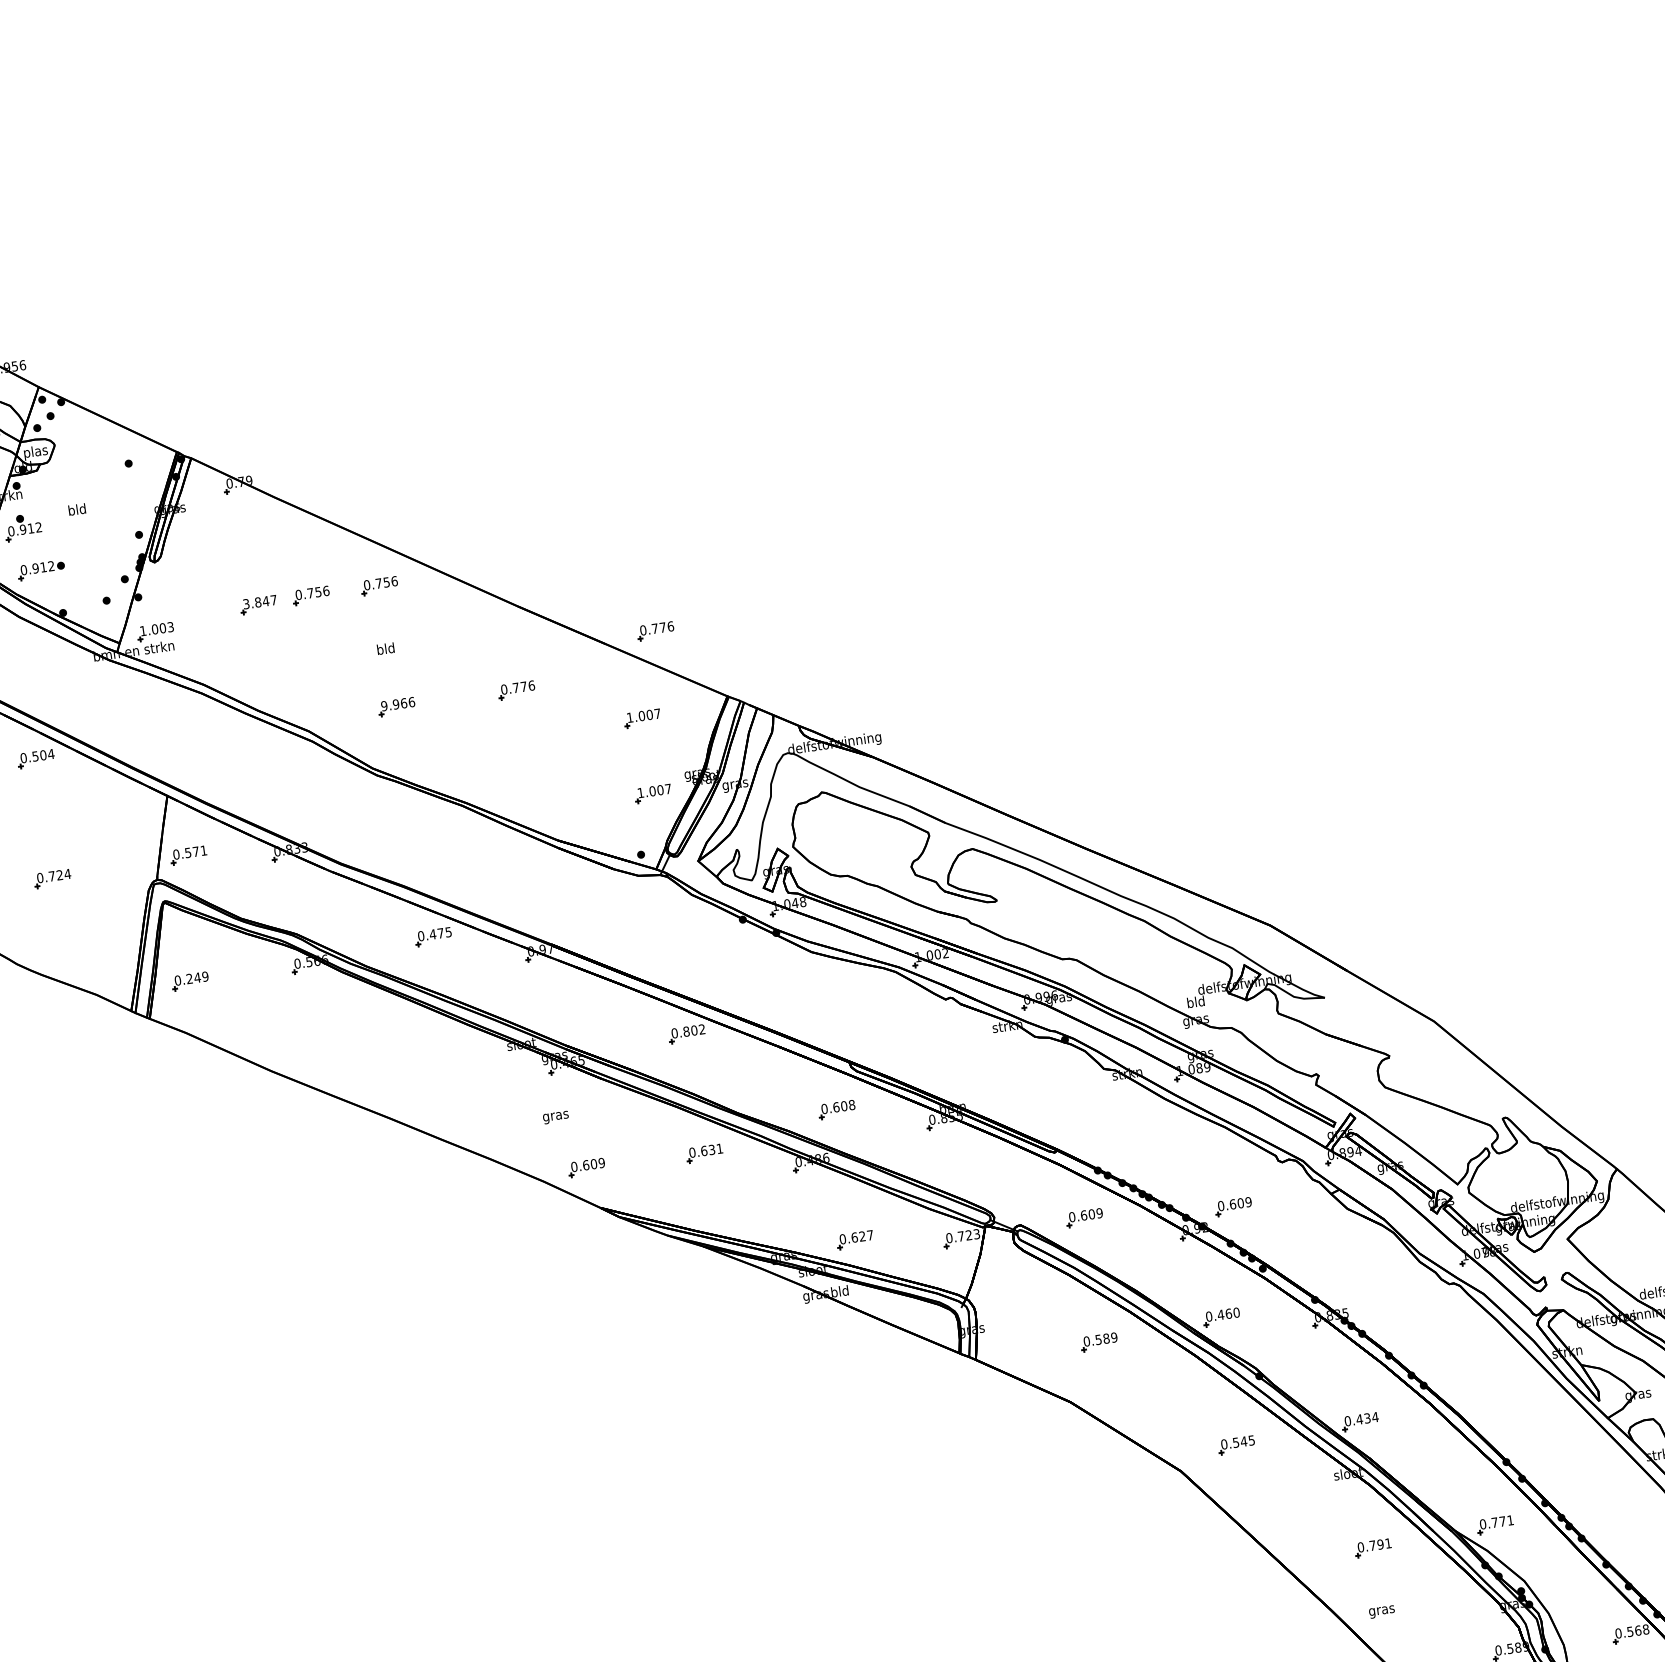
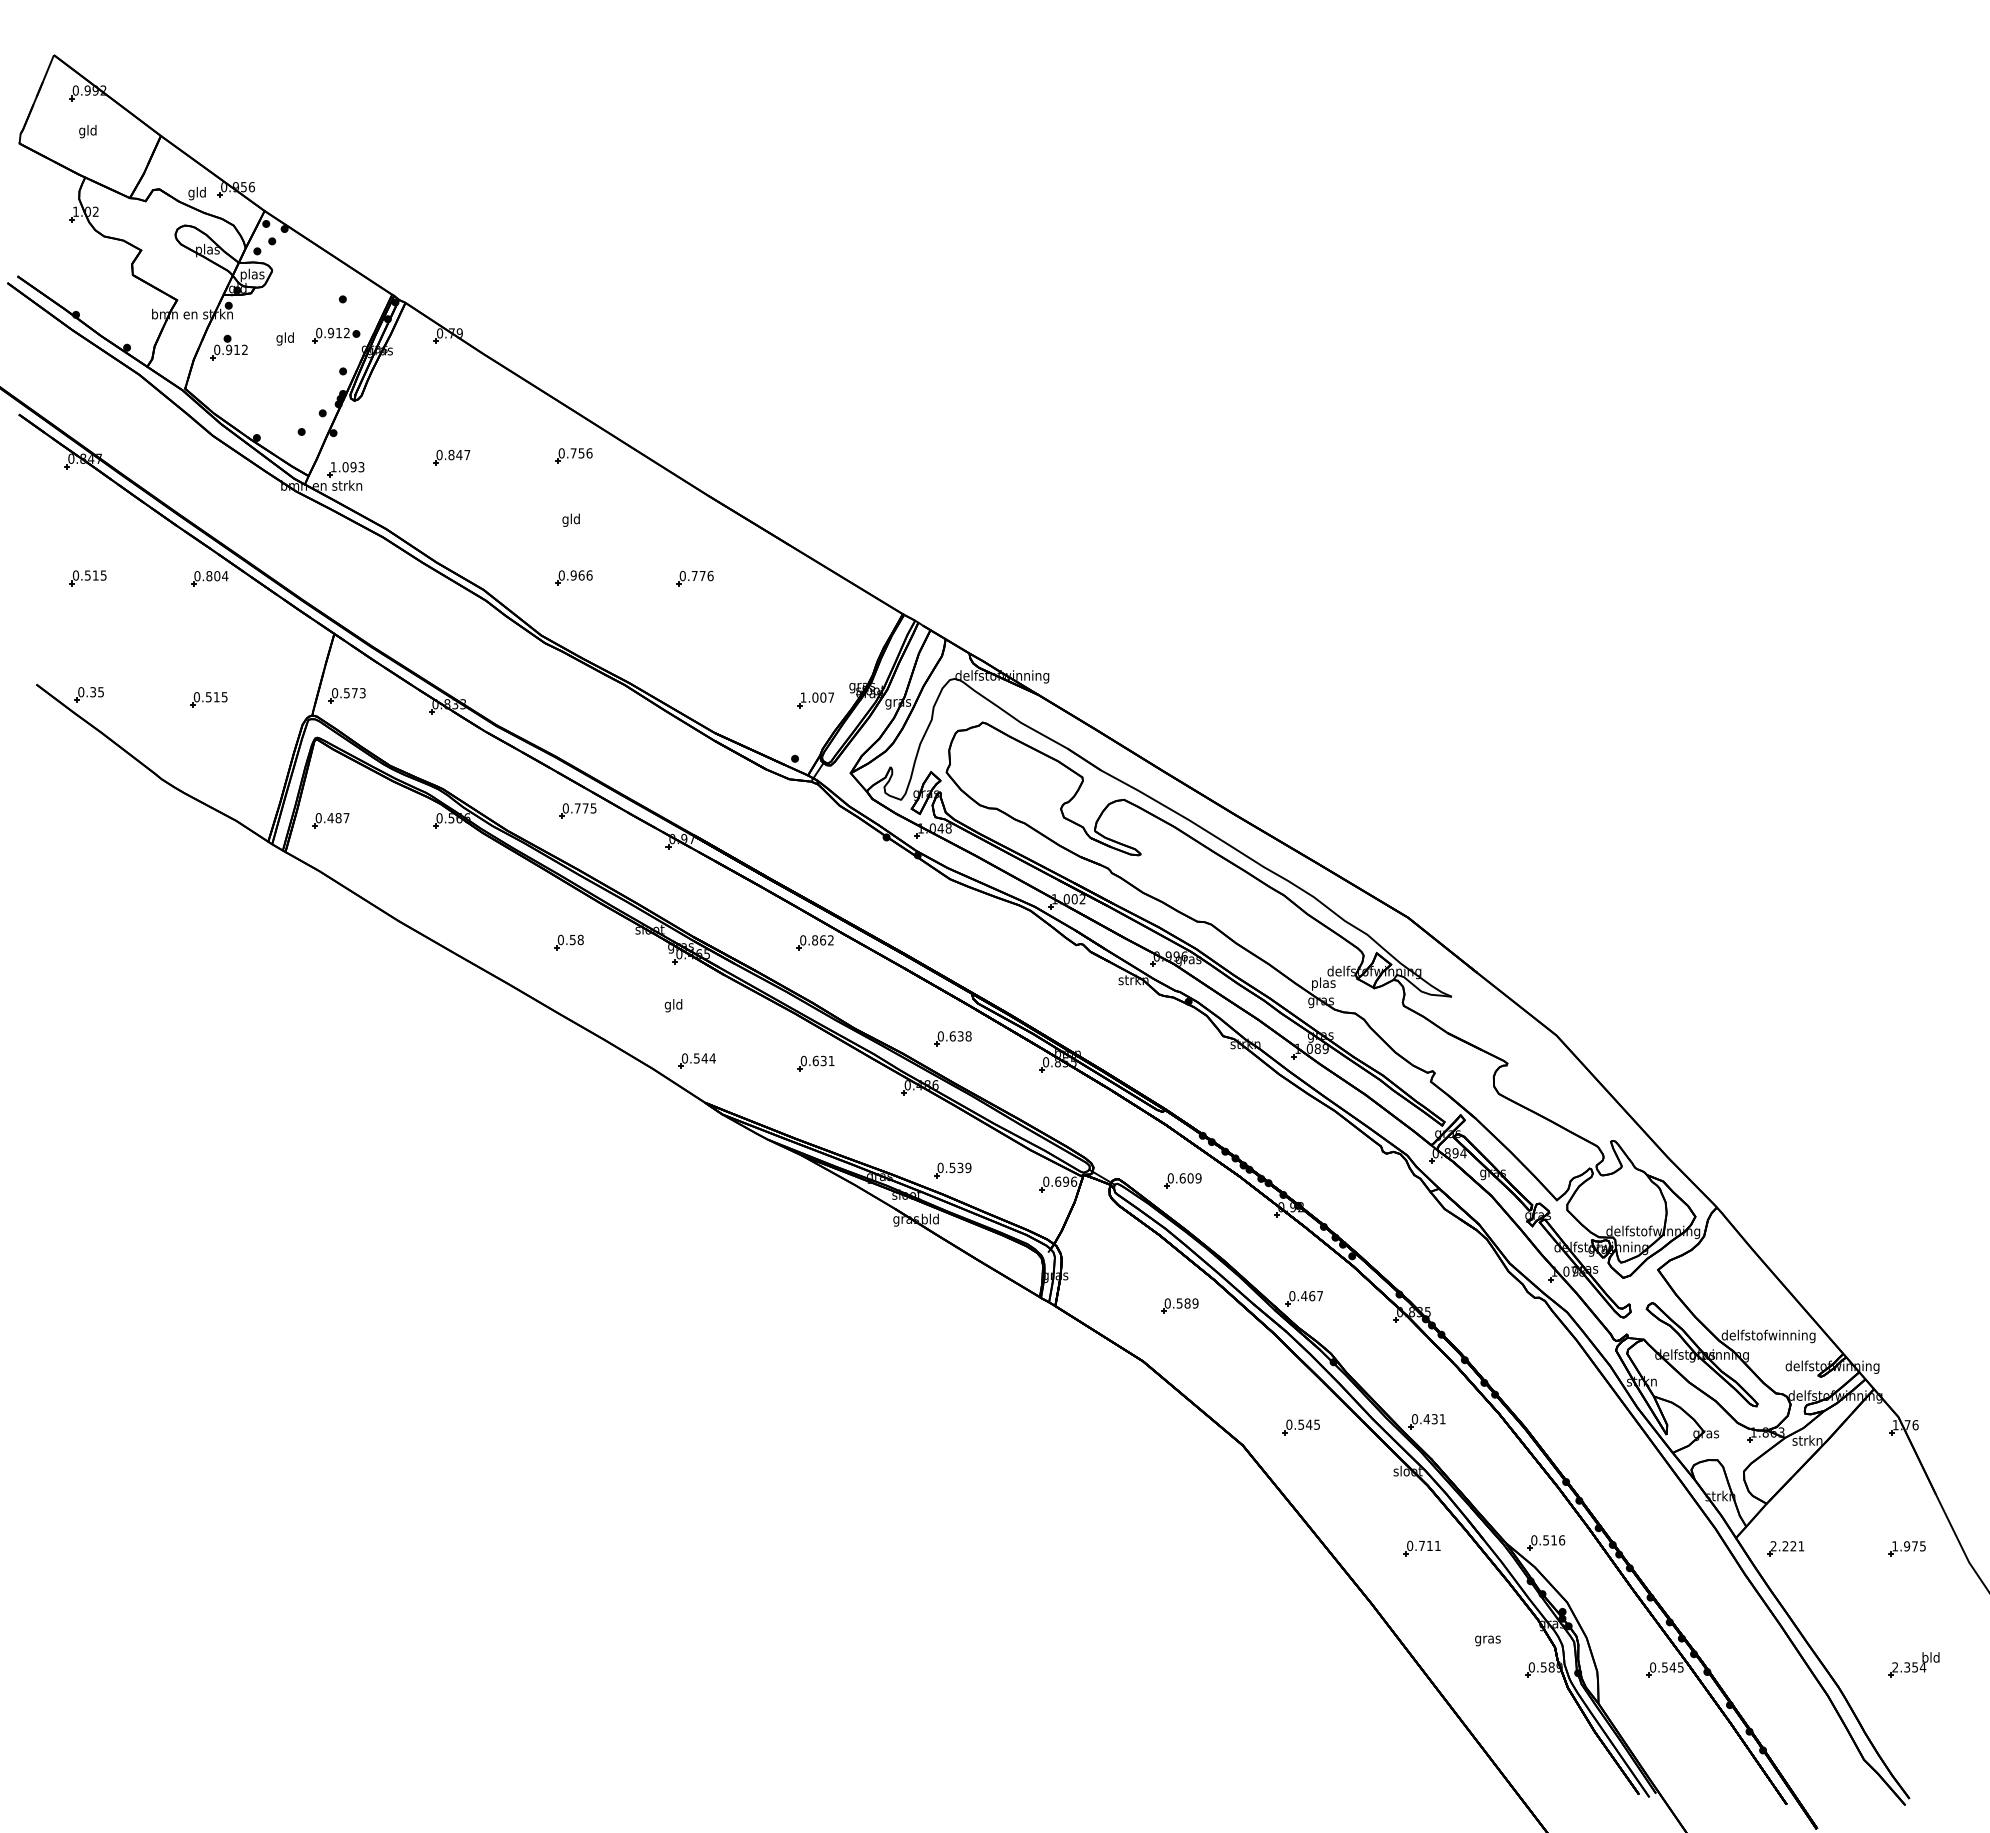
text: (71, 511) -> (279, 338), bld -> gld
part: (41, 570) -> (336, 335), moved
part: (310, 595) -> (504, 455), removed
text: (246, 604) -> (439, 455), 3.847 -> 0.847
text: (162, 628) -> (353, 467), 1.003 -> 1.093
part: (655, 631) -> (840, 539), removed
text: (380, 650) -> (565, 519), bld -> gld
text: (384, 706) -> (561, 575), 9.966 -> 0.966
part: (642, 718) -> (815, 624), removed
text: (35, 756) -> (209, 576), 0.504 -> 0.804
text: (203, 851) -> (362, 693), 0.571 -> 0.573
text: (59, 875) -> (216, 697), 0.724 -> 0.515
text: (432, 934) -> (577, 808), 0.475 -> 0.775
text: (197, 978) -> (338, 818), 0.249 -> 0.487
text: (1195, 1002) -> (1323, 983), bld -> plas
text: (694, 1030) -> (823, 940), 0.802 -> 0.862
part: (442, 1068) -> (568, 942), added
text: (844, 1106) -> (960, 1036), 0.608 -> 0.638
text: (555, 1116) -> (673, 1005), gras -> gld
text: (593, 1164) -> (704, 1058), 0.609 -> 0.544
part: (1233, 1206) -> (1331, 1190), removed
text: (969, 1234) -> (1066, 1181), 0.723 -> 0.696
text: (862, 1236) -> (960, 1167), 0.627 -> 0.539
text: (1237, 1313) -> (1320, 1296), 0.460 -> 0.467
text: (1375, 1417) -> (1442, 1419), 0.434 -> 0.431
text: (1503, 1521) -> (1554, 1540), 0.771 -> 0.516
text: (1380, 1544) -> (1429, 1545), 0.791 -> 0.711
text: (1381, 1611) -> (1487, 1640), moved
text: (1641, 1630) -> (1676, 1667), 0.568 -> 0.545

